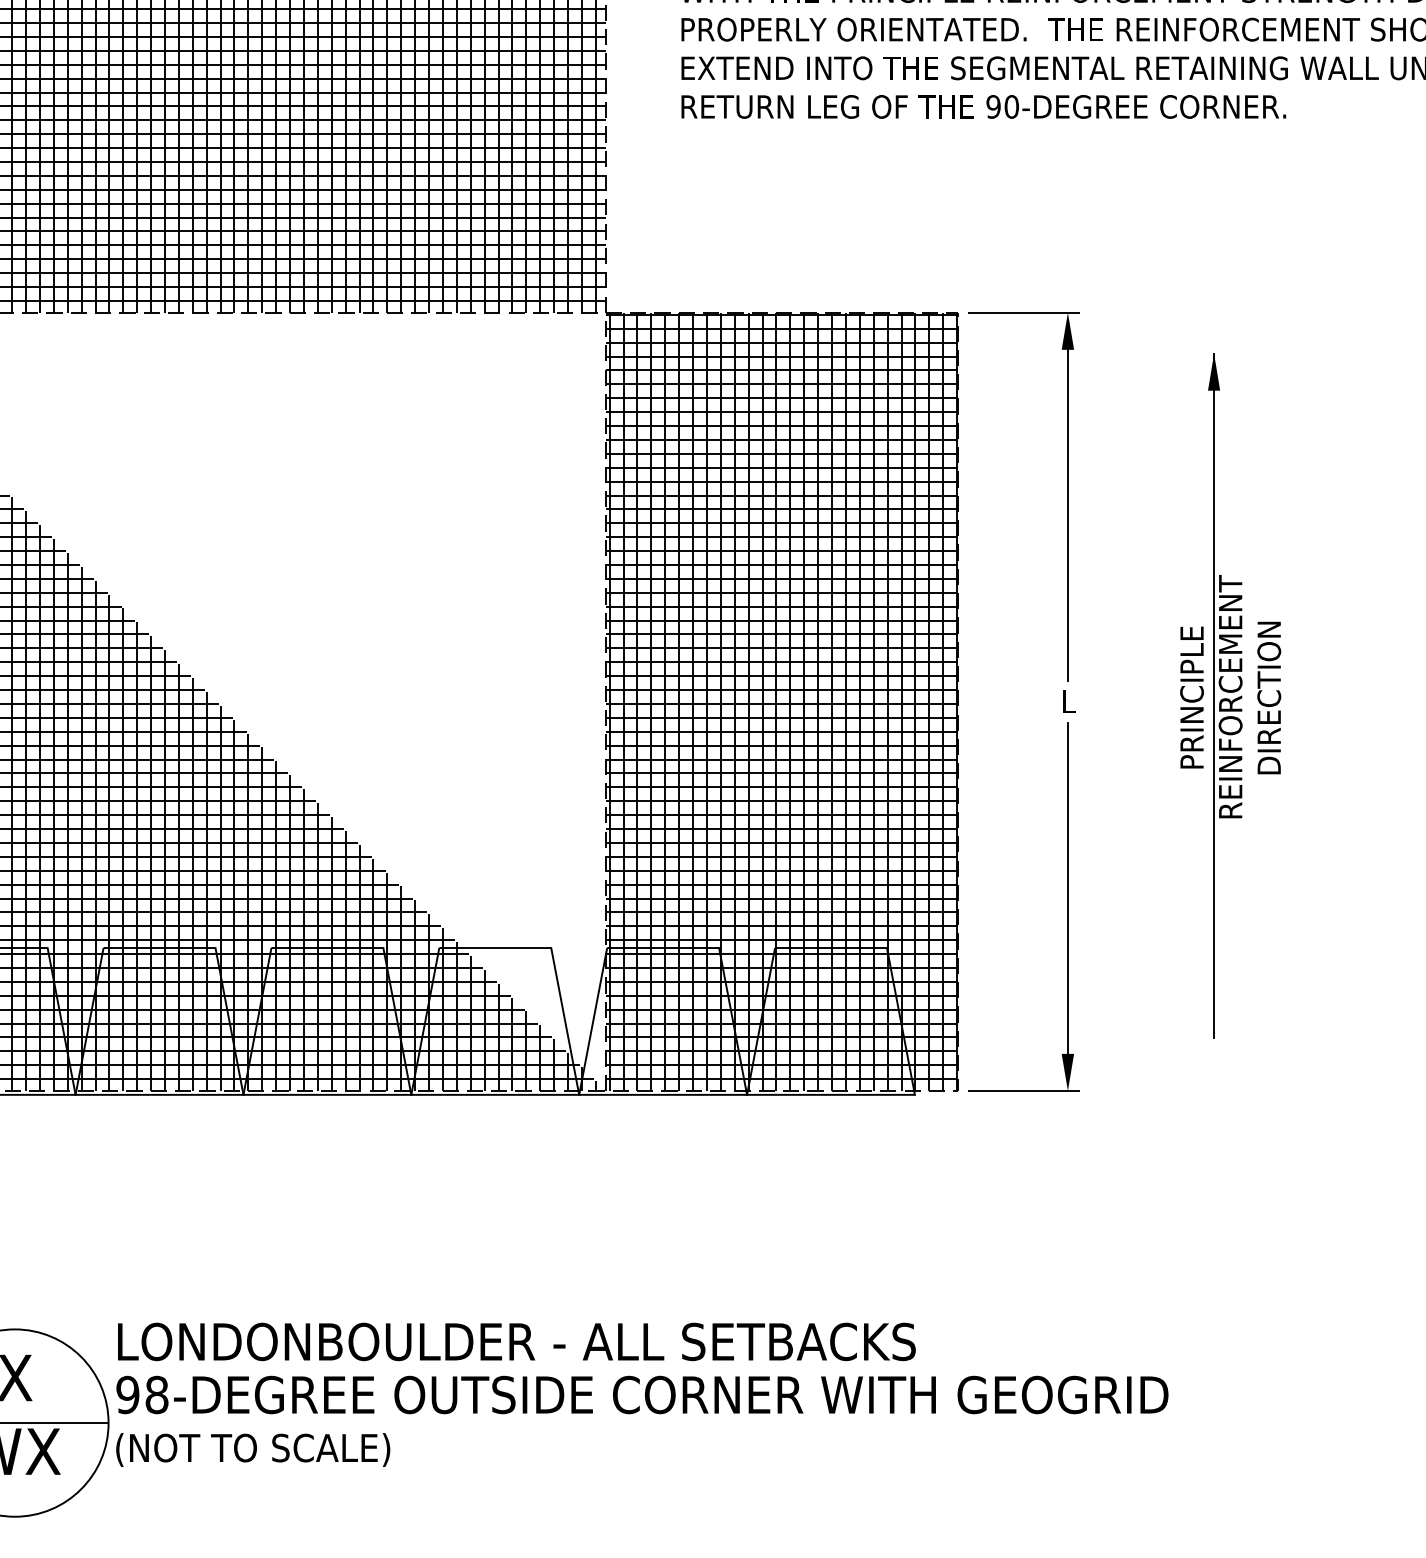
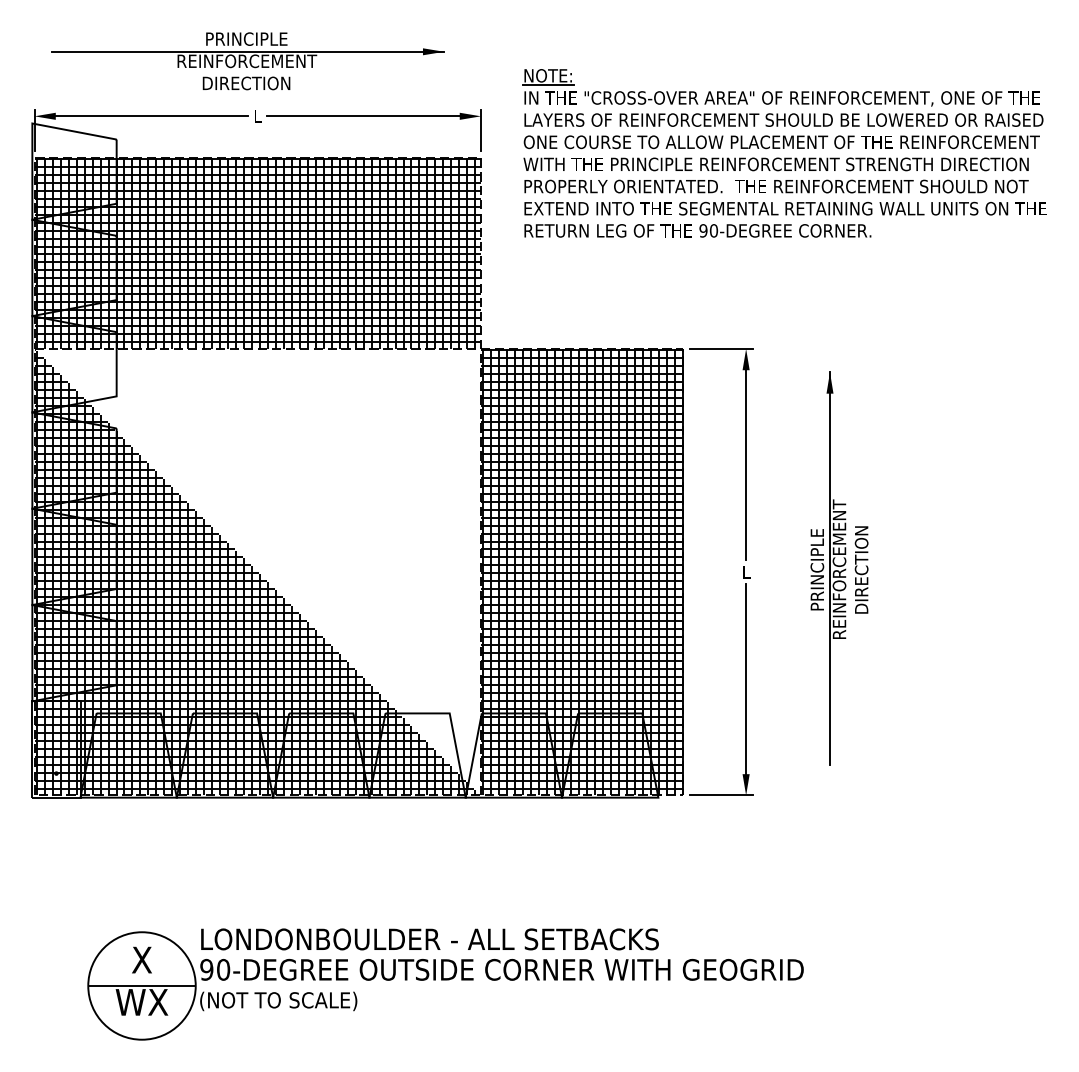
text: (156, 1394) -> (223, 969), 98-DEGREE -> 90-DEGREE

